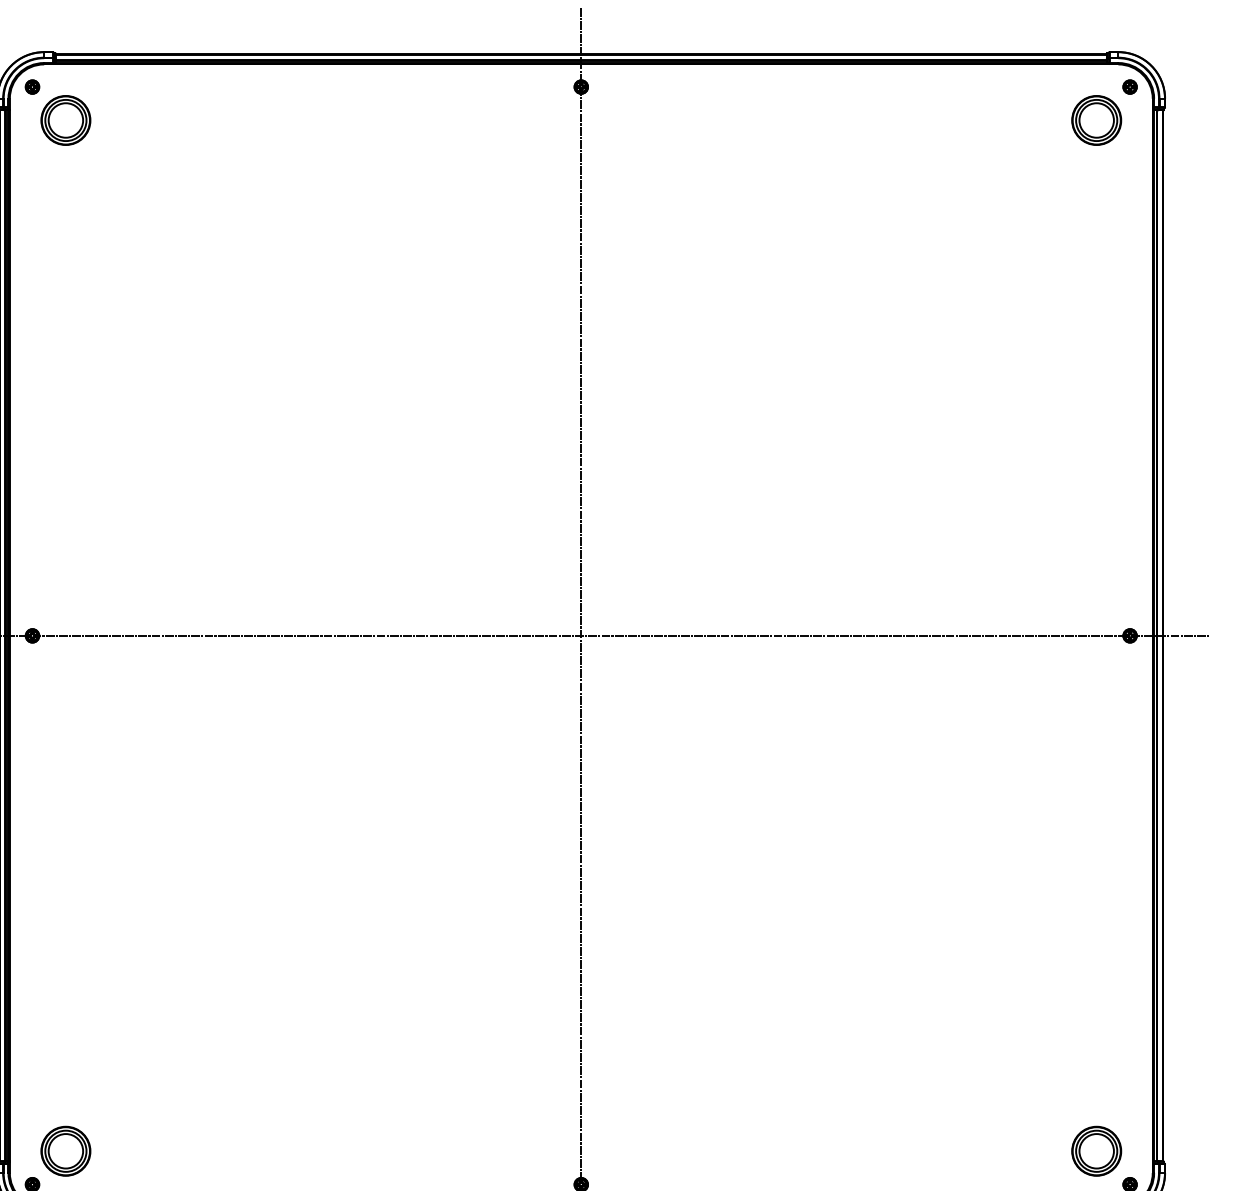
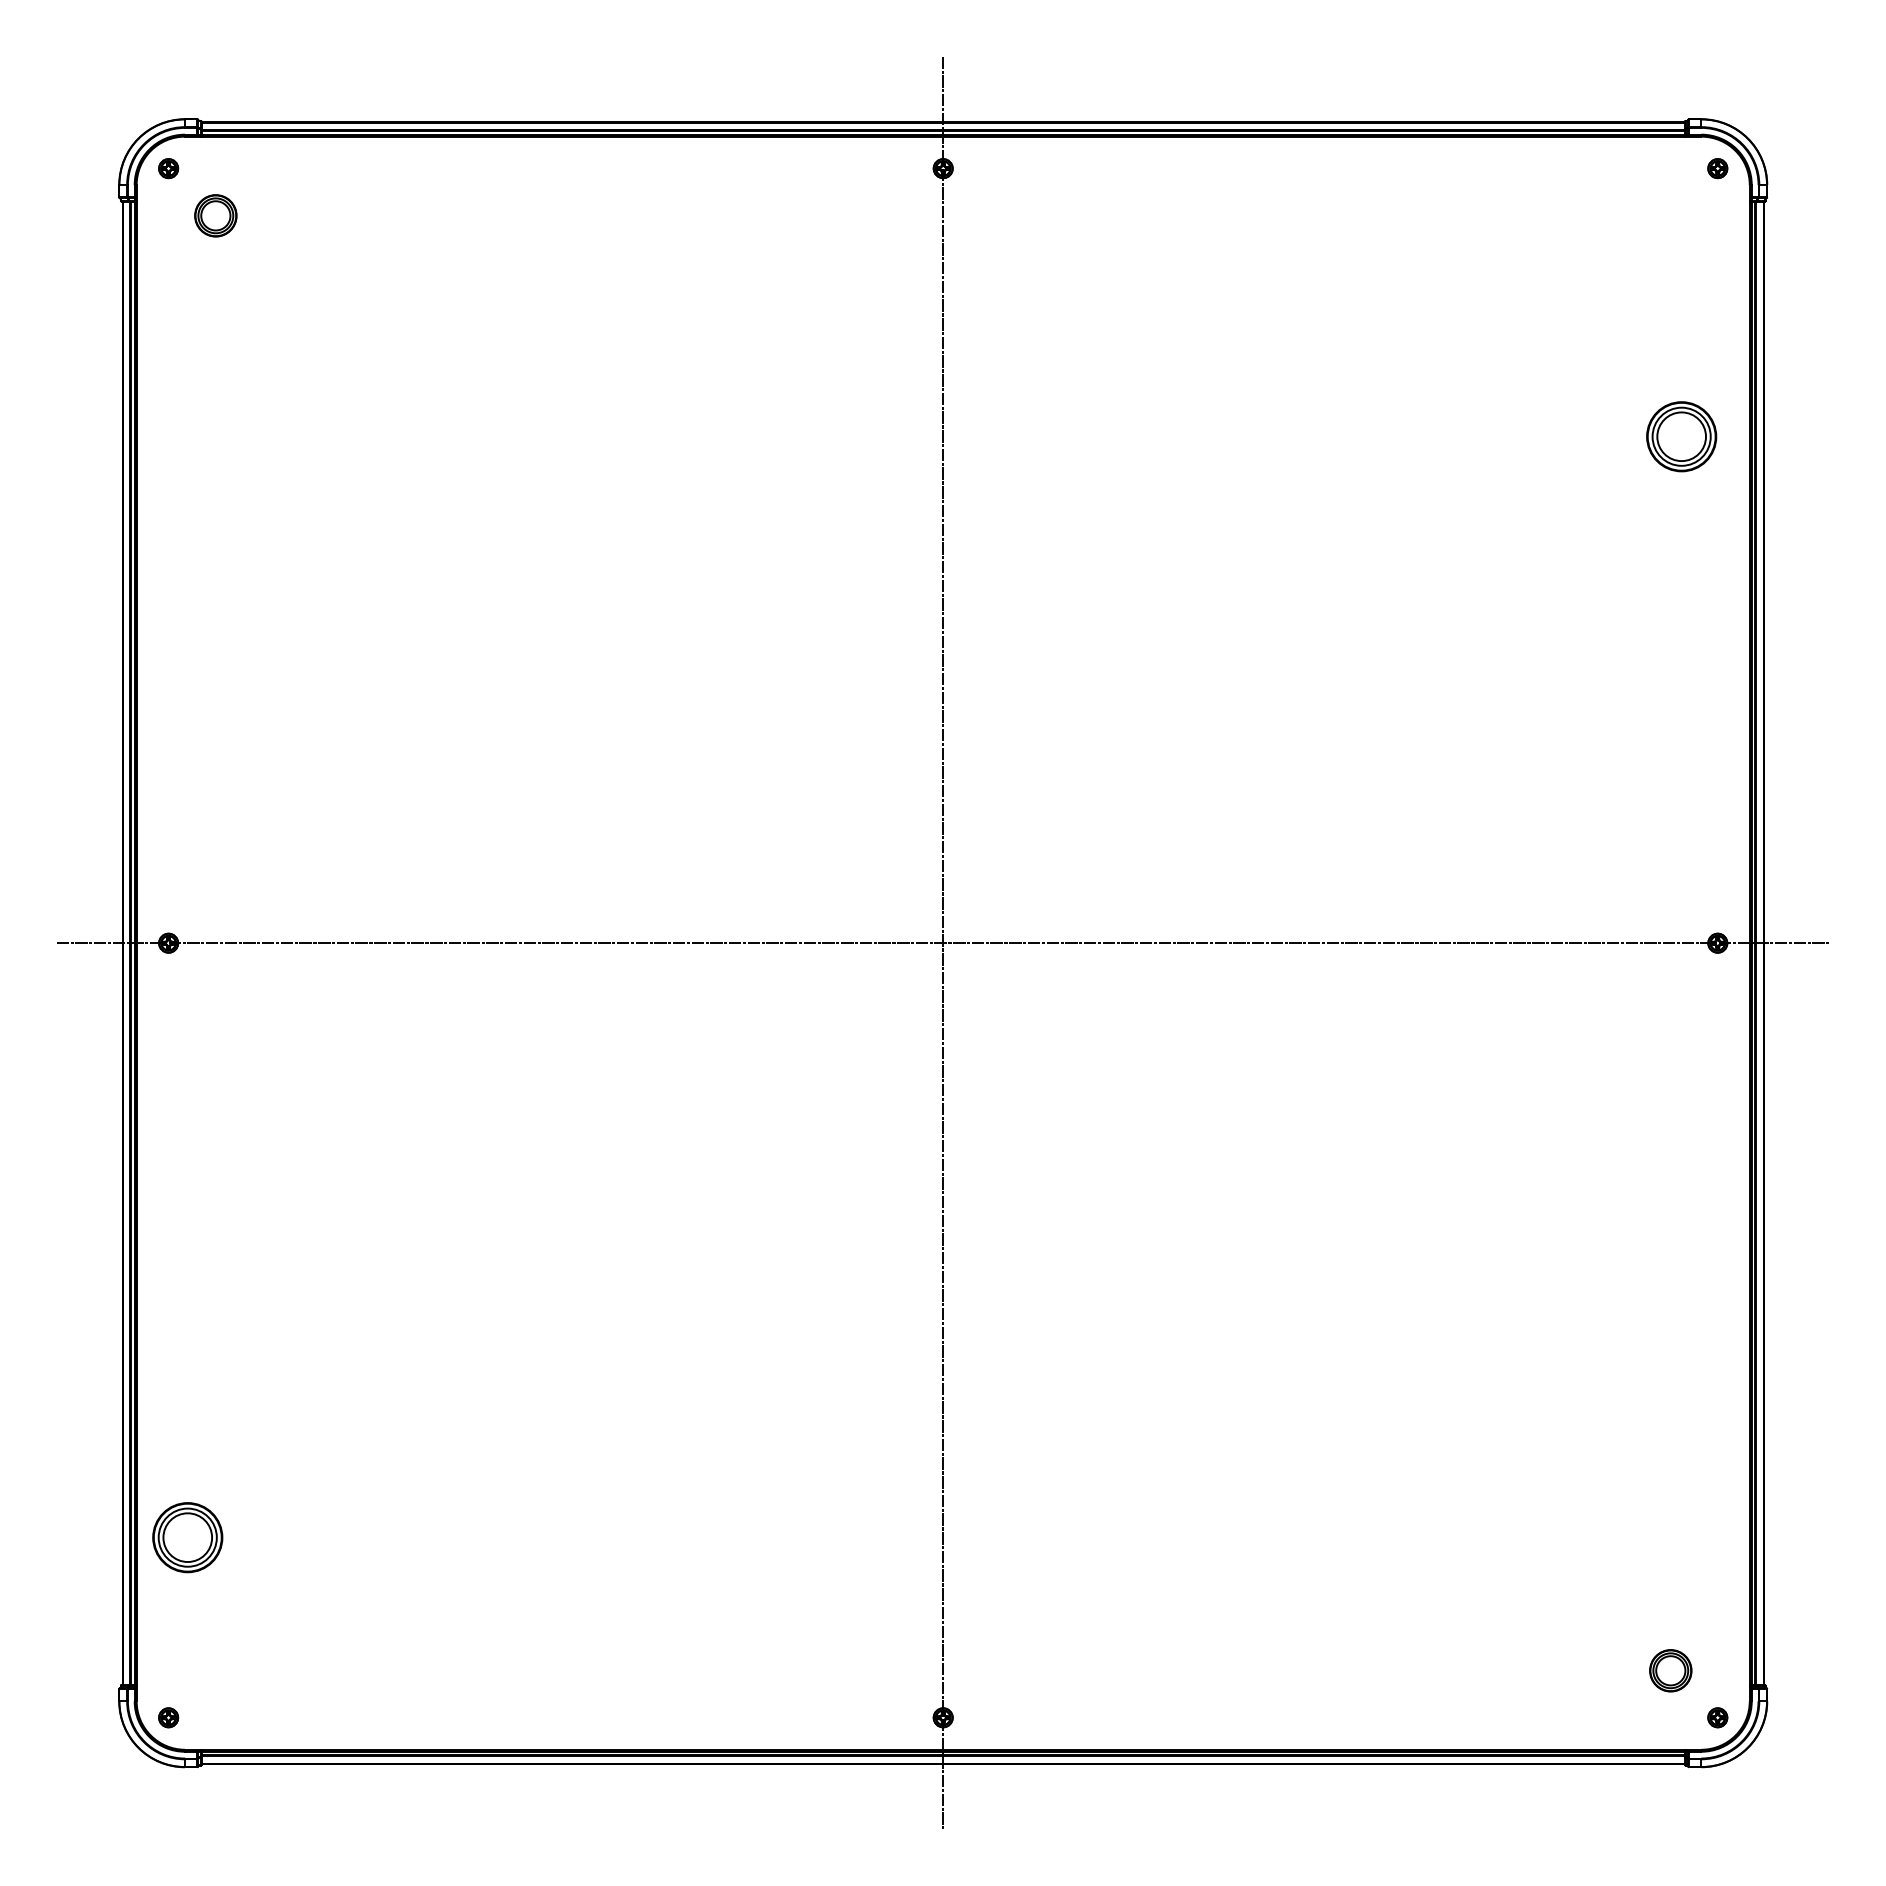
part: (65, 120) -> (215, 215), size x0.6
part: (1096, 120) -> (1681, 436), moved
part: (65, 1151) -> (187, 1537), moved
part: (1096, 1151) -> (1670, 1670), size x0.6

